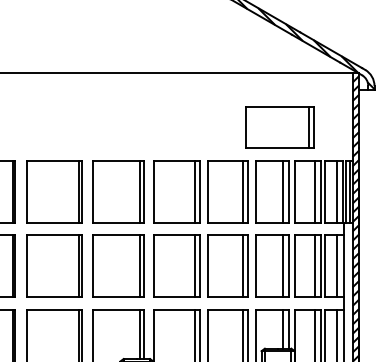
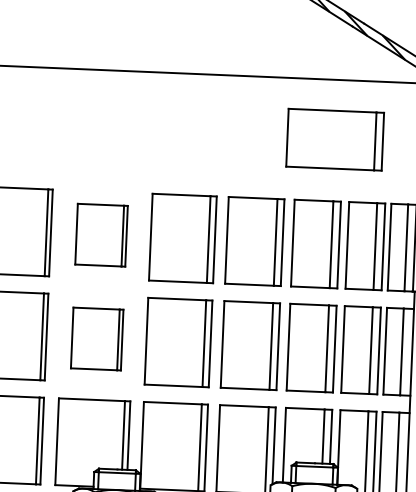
part: (279, 127) -> (334, 139), moved
part: (118, 191) -> (101, 234), size x0.7
part: (118, 265) -> (97, 338), size x0.7

